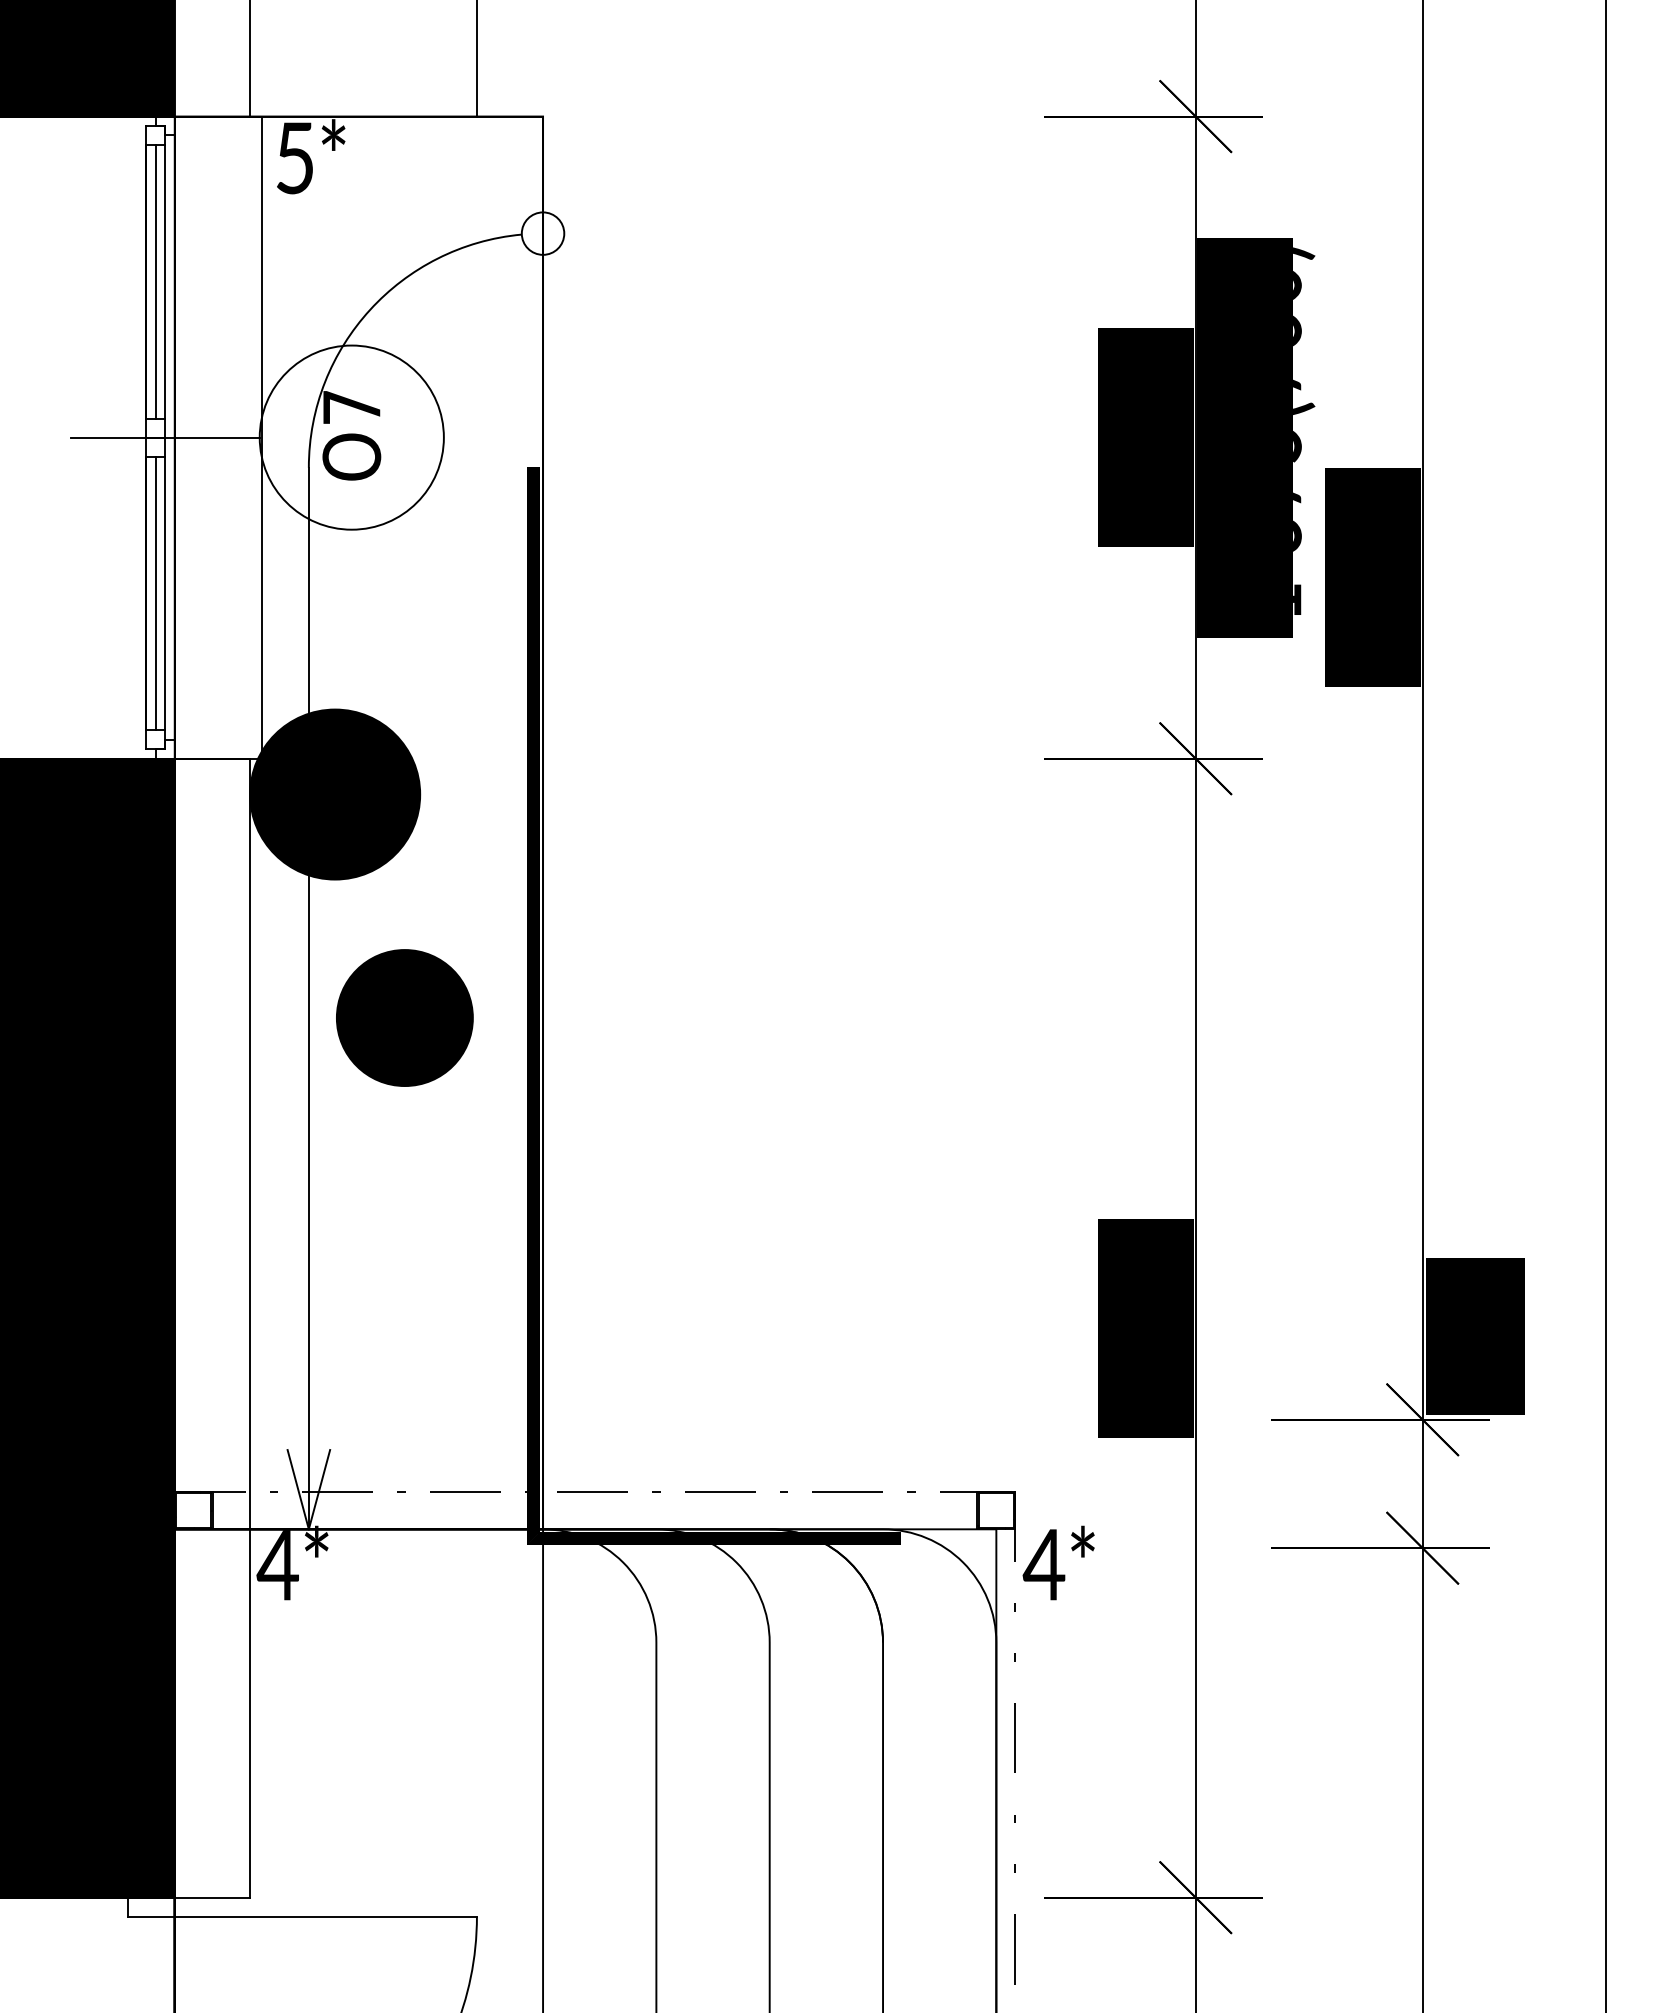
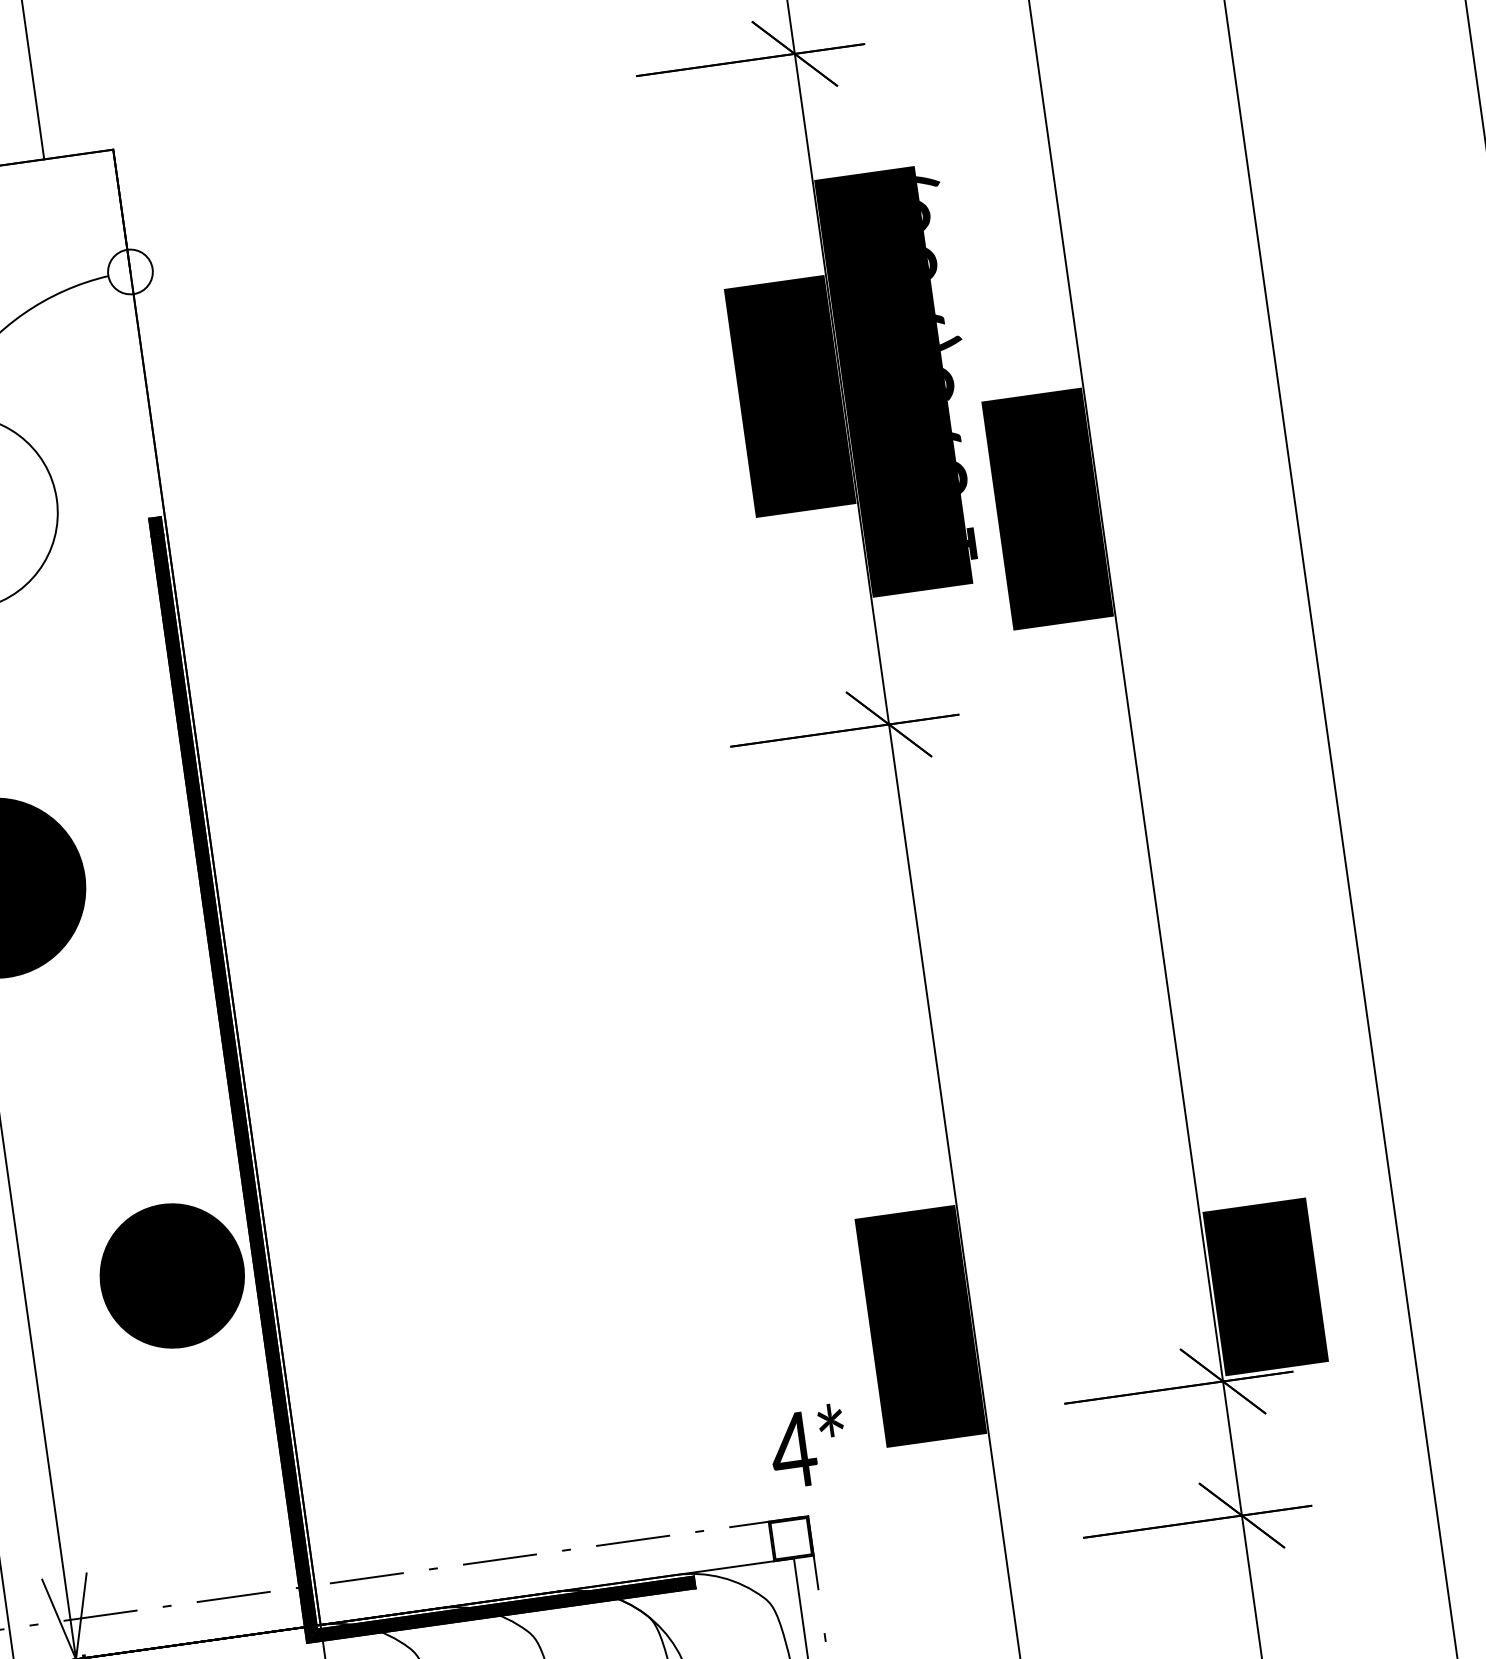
part: (404, 1017) -> (171, 1275), moved
text: (1058, 1562) -> (808, 1445), moved

